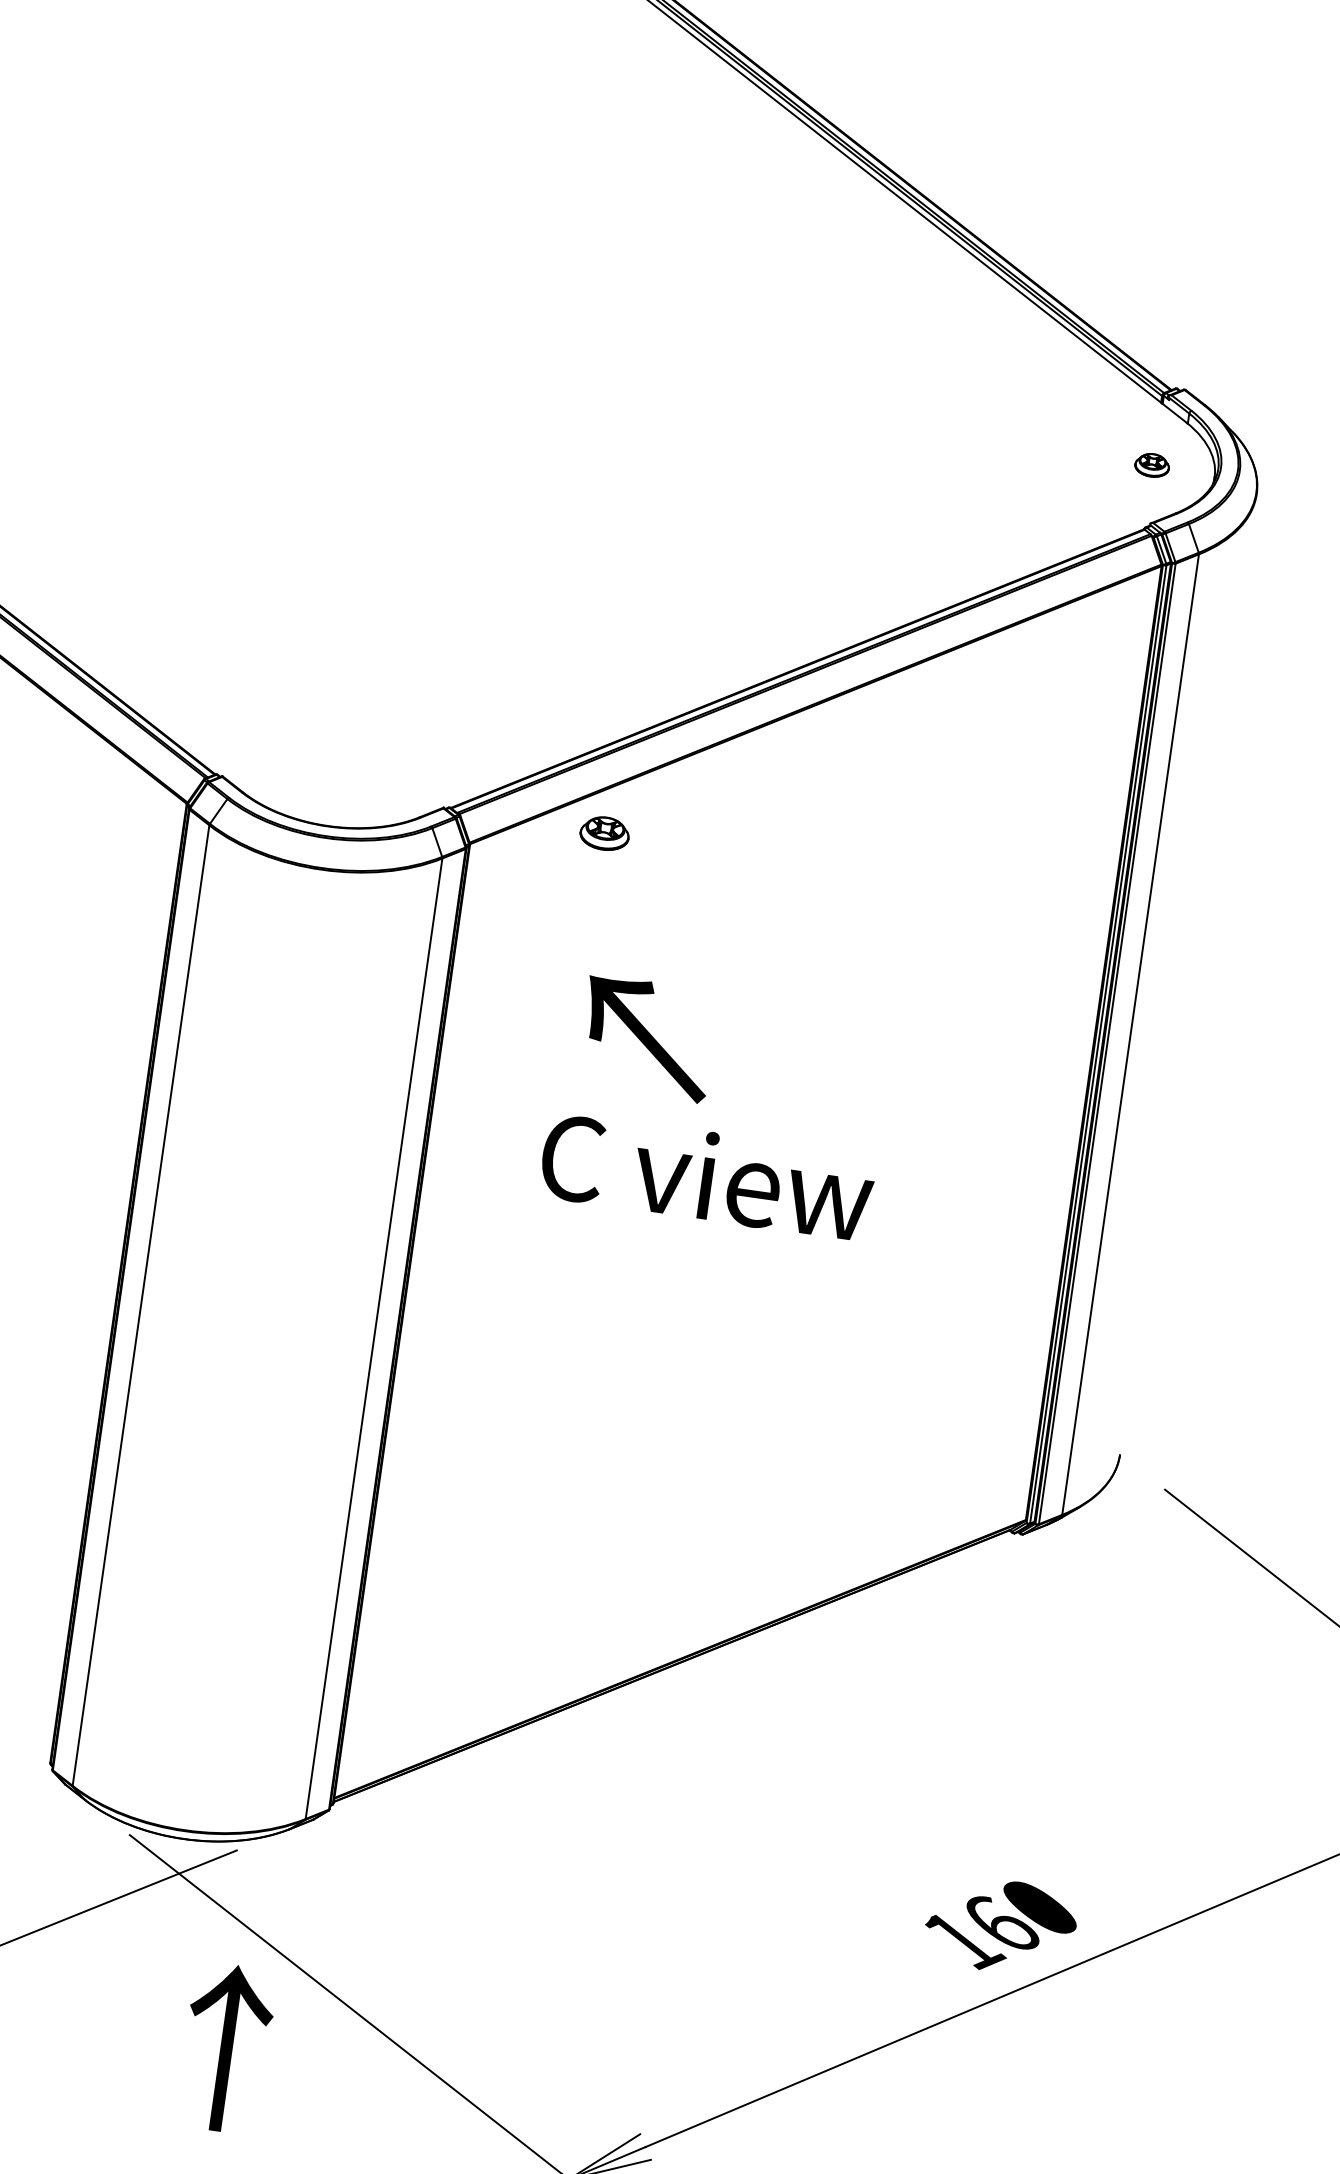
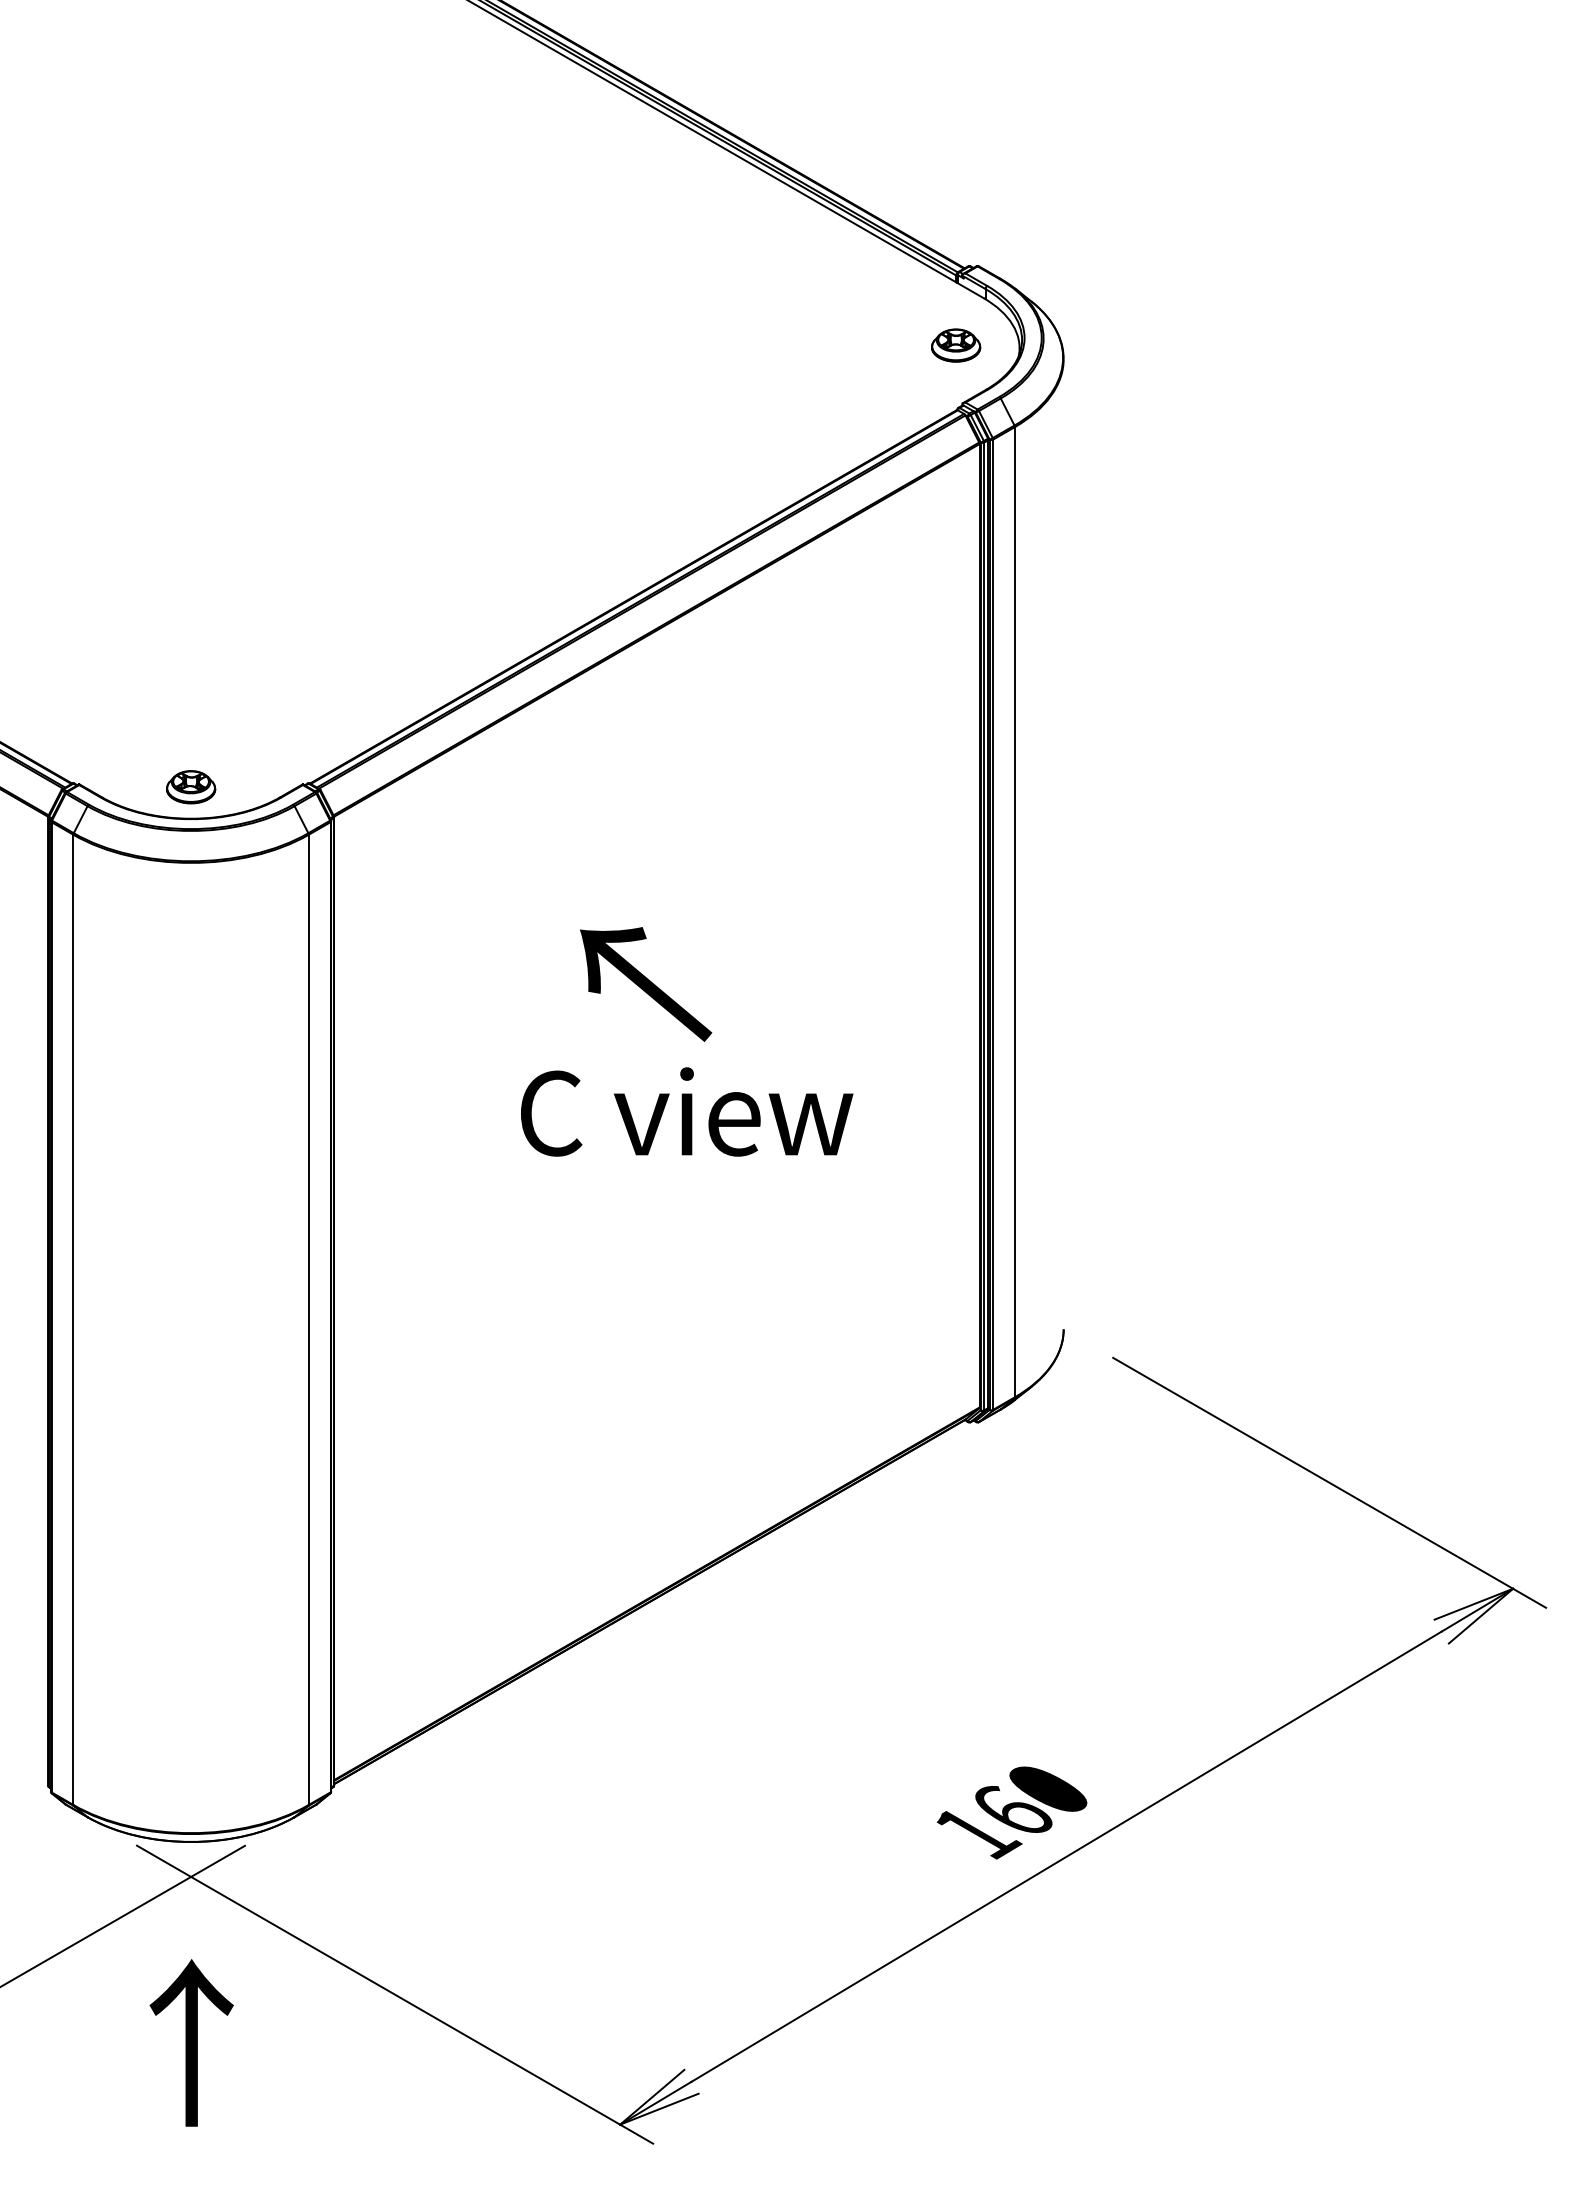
part: (1152, 465) -> (956, 345), size x1.43
part: (605, 833) -> (191, 787), moved
text: (647, 1038) -> (646, 984), moved
text: (708, 1175) -> (687, 1111), moved
text: (226, 2047) -> (191, 2042), moved

